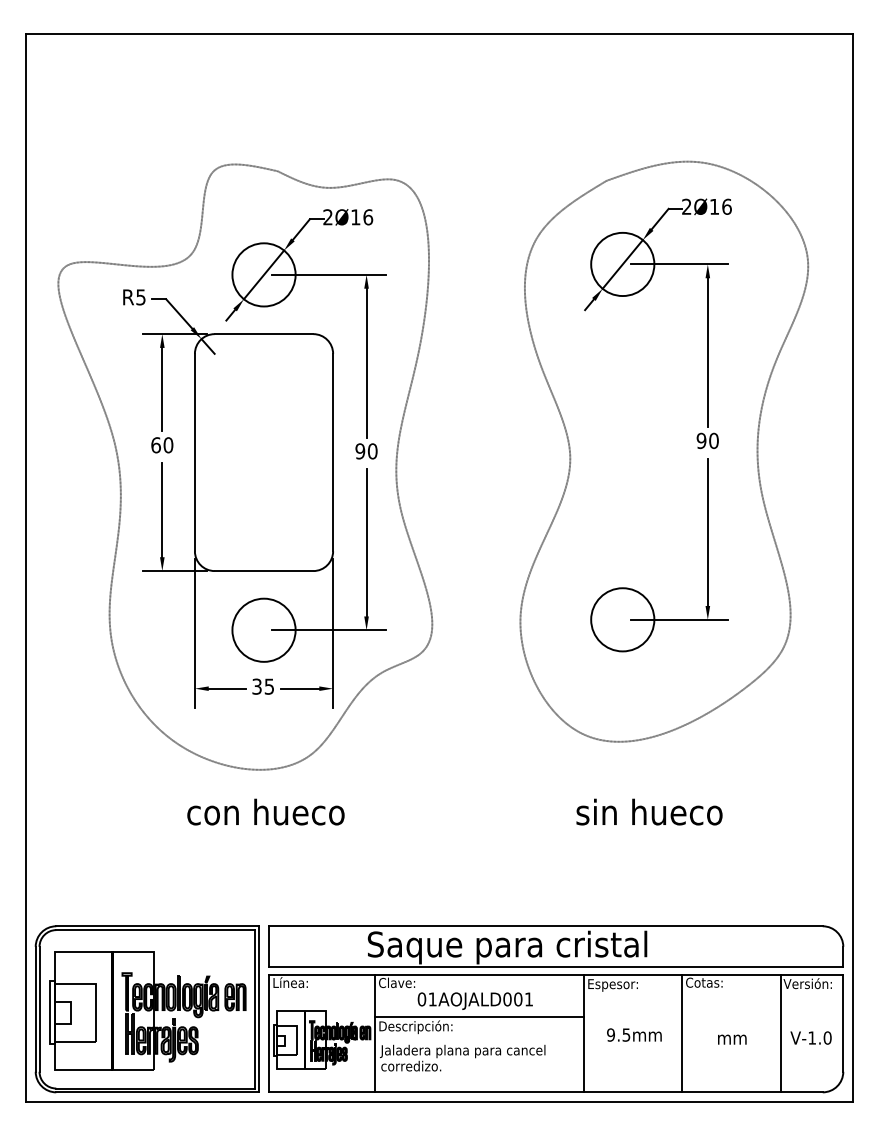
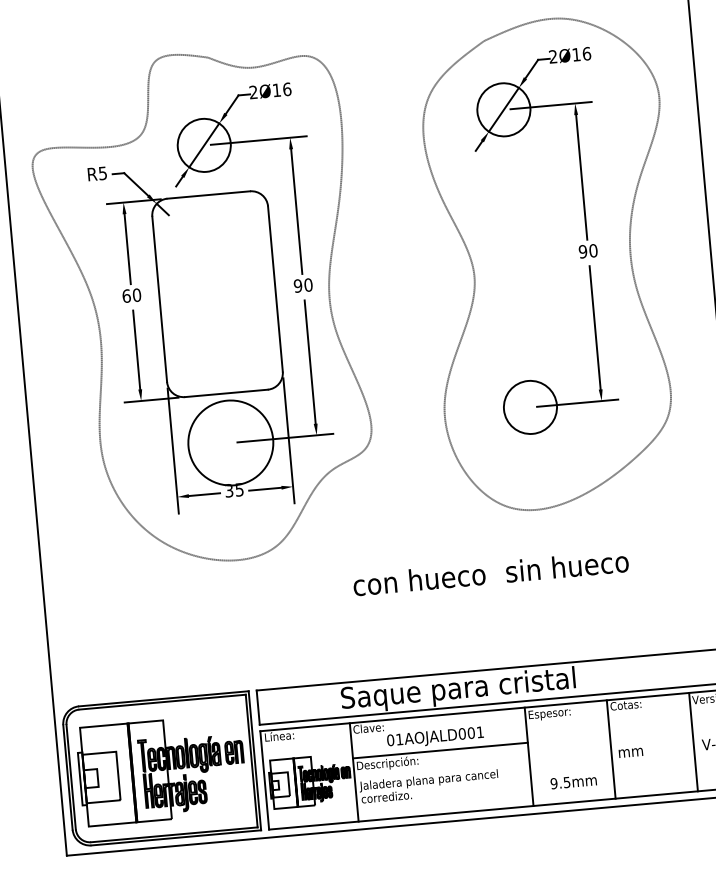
circle: (263, 629) -> (230, 442), size x1.6
text: (265, 811) -> (418, 579), moved
text: (634, 1034) -> (573, 781), moved
text: (732, 1039) -> (631, 752), moved

